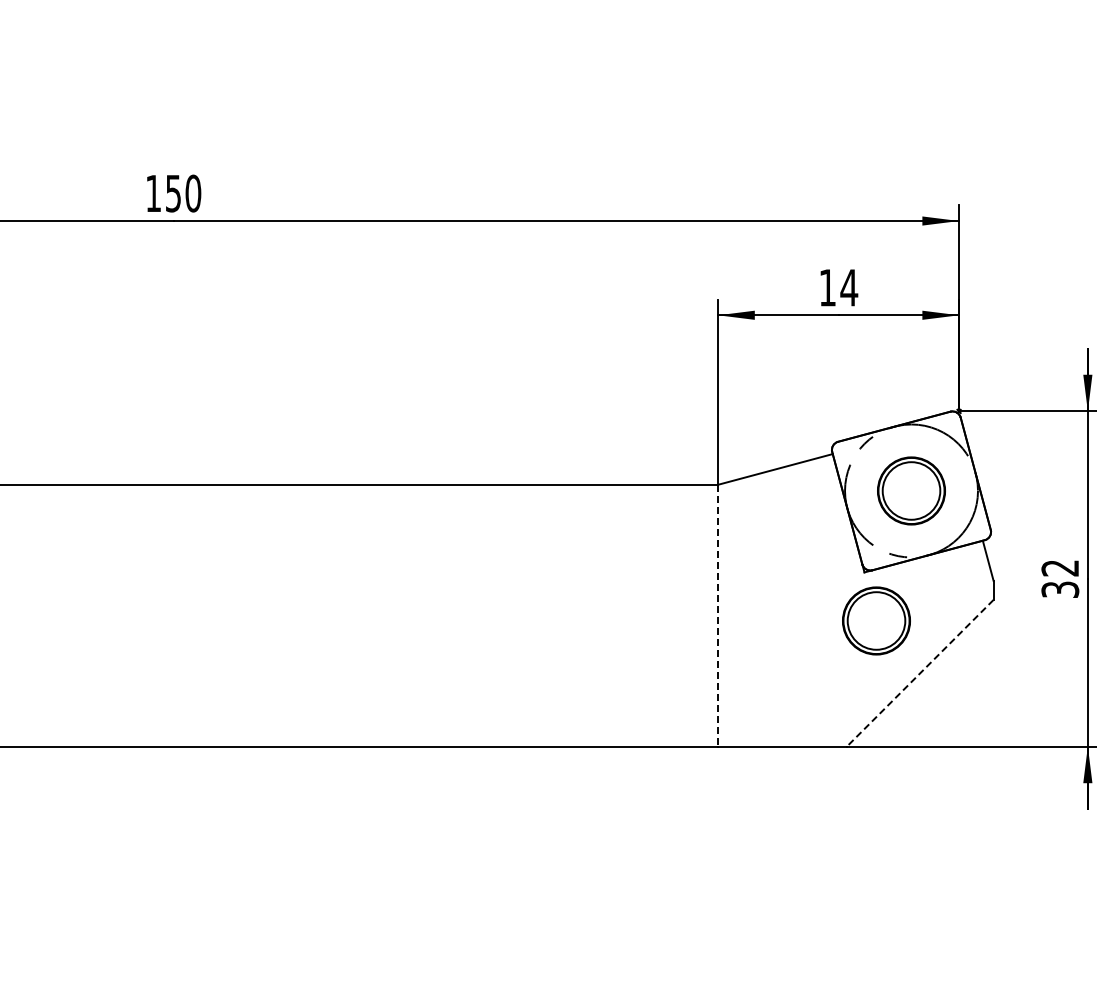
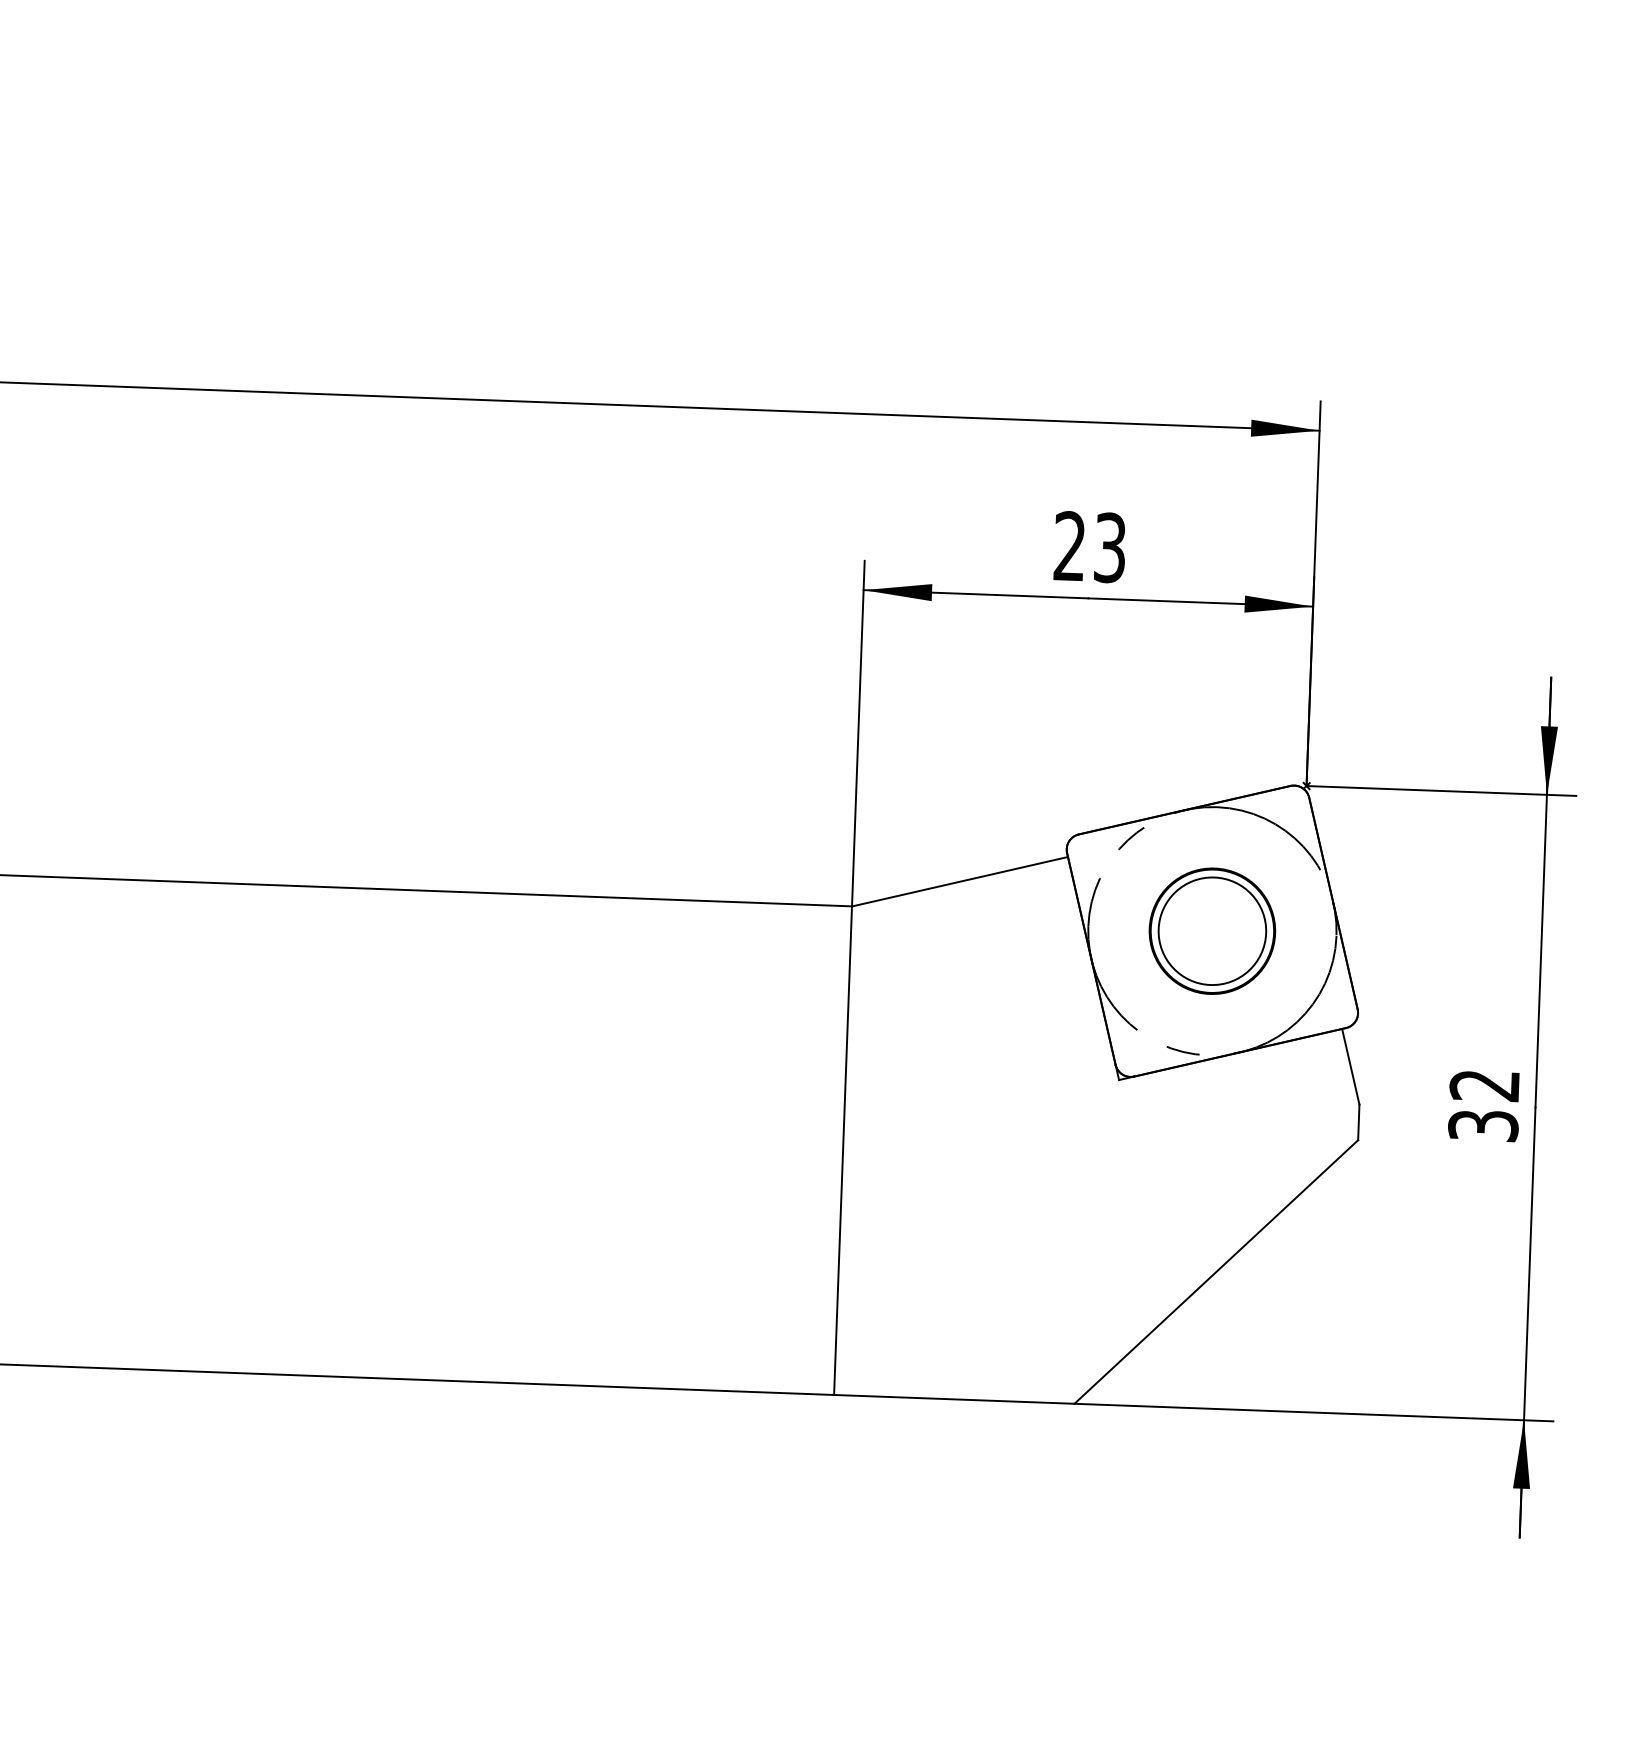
text: (838, 287) -> (1090, 546), 14 -> 23
line: (718, 615) -> (843, 1150), dashed -> solid
part: (876, 620) -> (1138, 1170), removed
line: (920, 673) -> (1216, 1272), dashed -> solid

